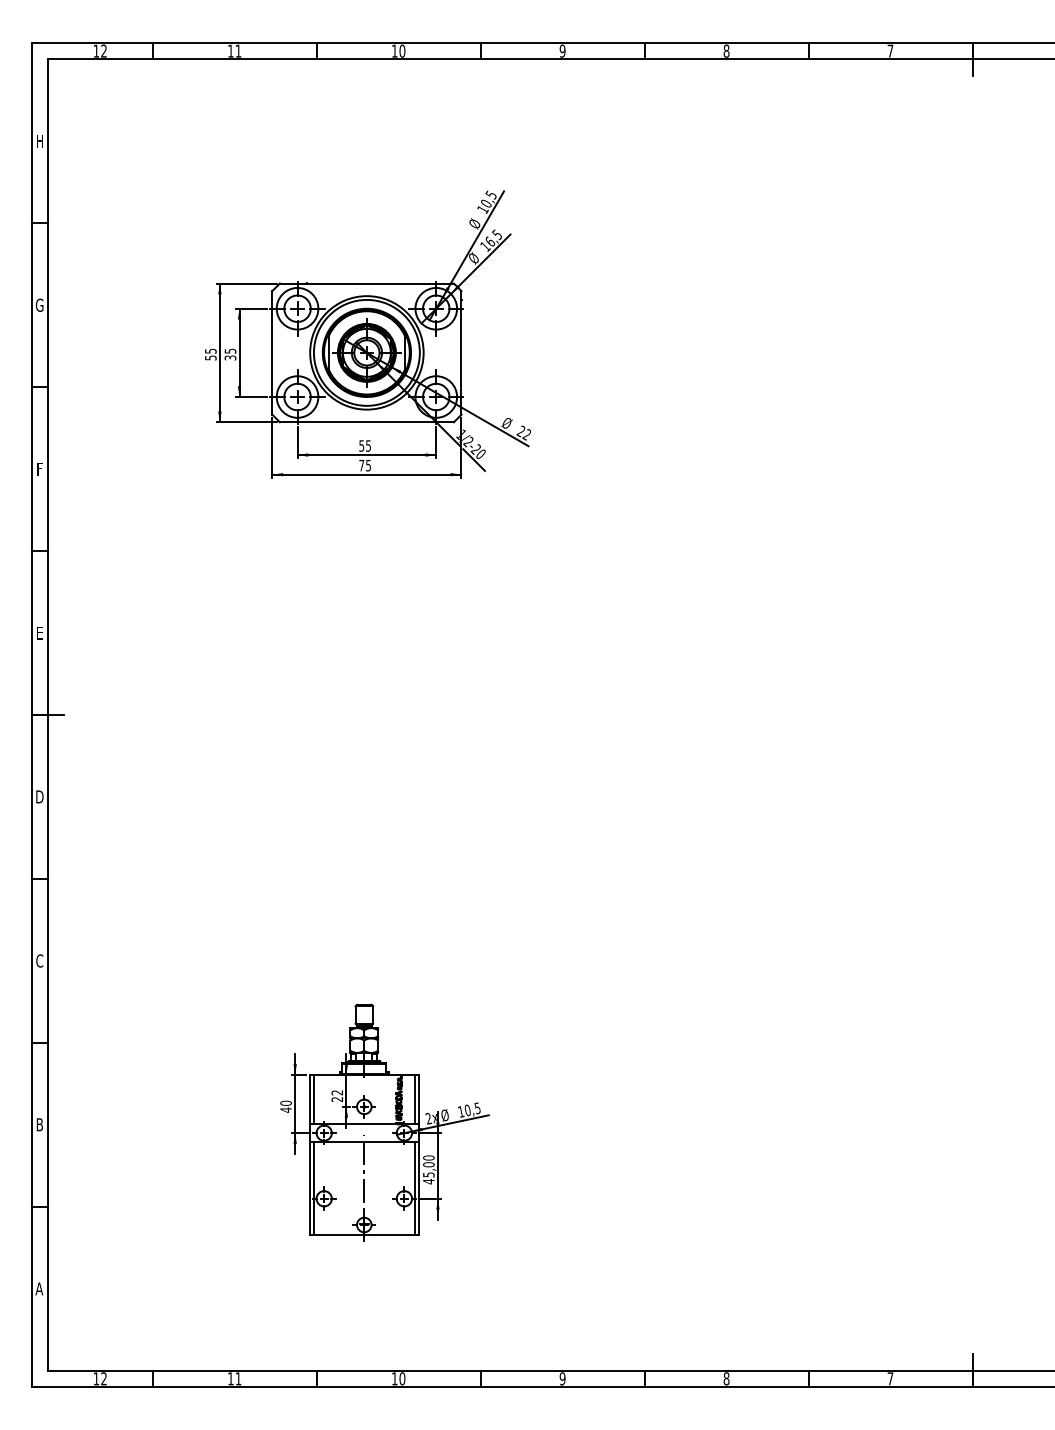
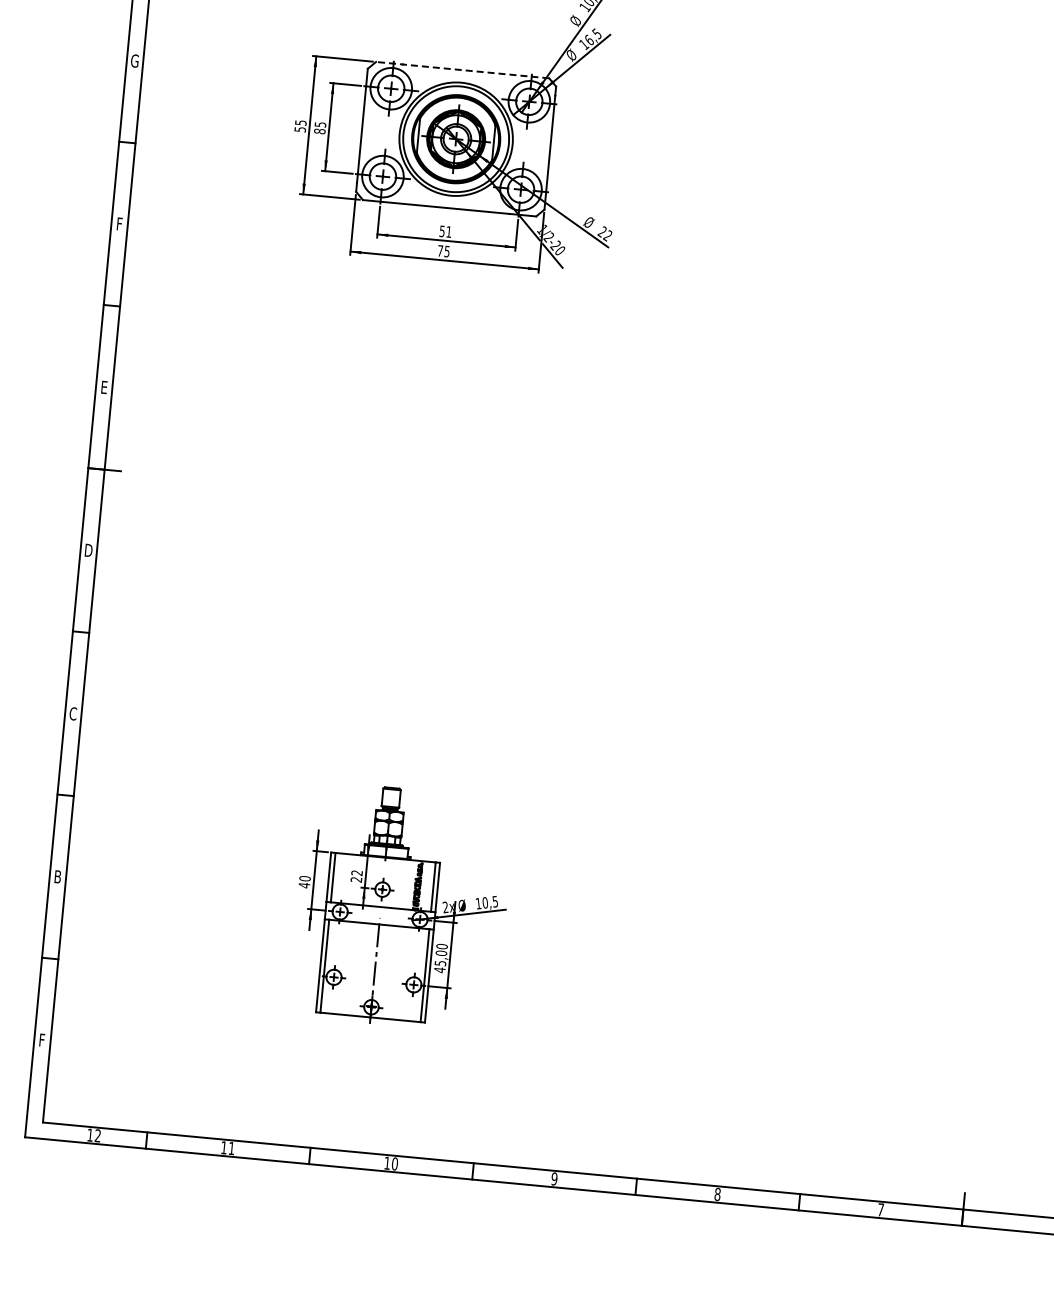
line: (366, 283) -> (462, 70), solid -> dashed
text: (230, 357) -> (319, 130), 35 -> 85
text: (368, 445) -> (449, 231), 55 -> 51
text: (39, 1288) -> (42, 1039), A -> F

